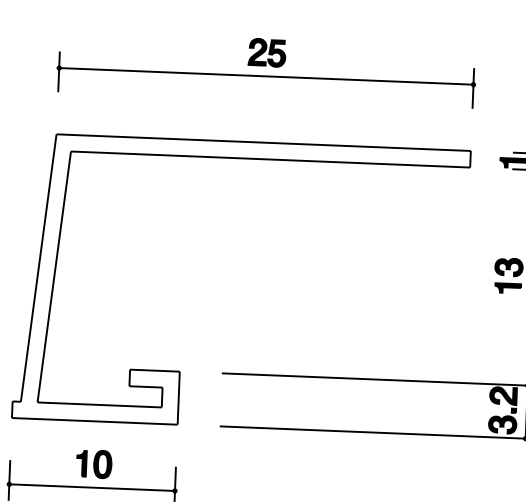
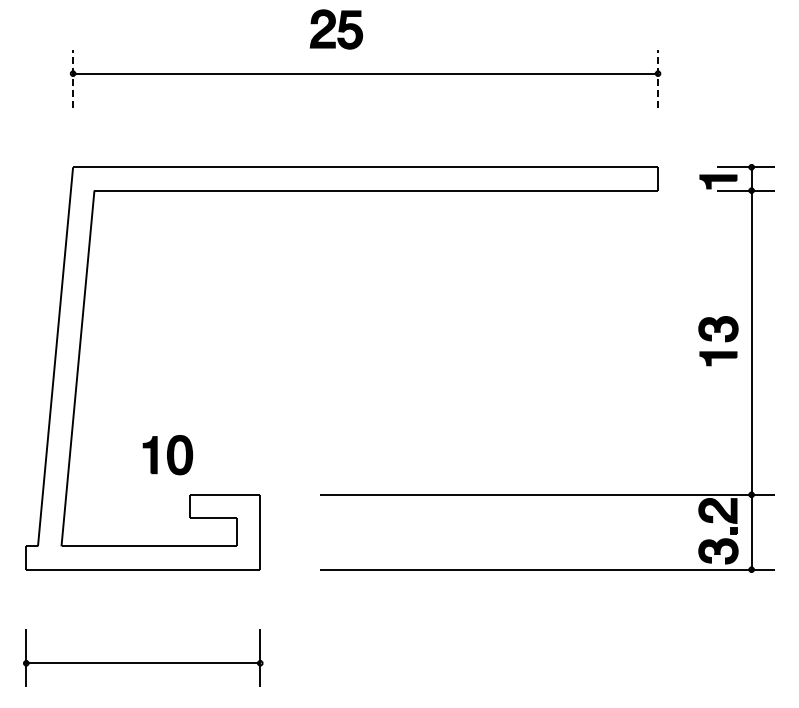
part: (267, 52) -> (336, 29), moved
line: (59, 72) -> (73, 79), solid -> dashed
line: (473, 88) -> (658, 79), solid -> dashed
part: (93, 464) -> (167, 455), moved

